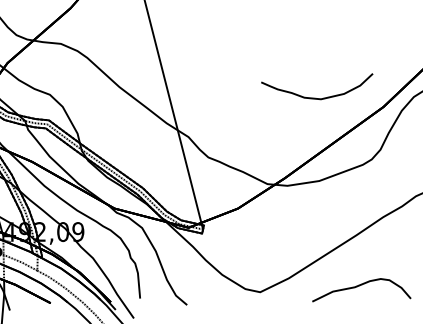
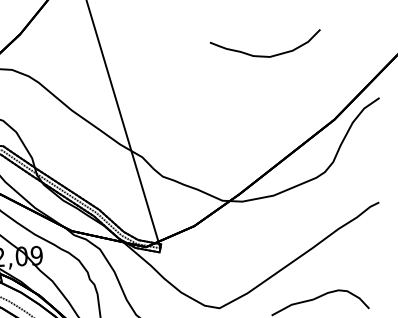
curve: (315, 97) -> (264, 55), moved

